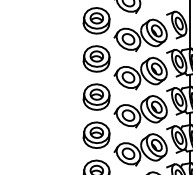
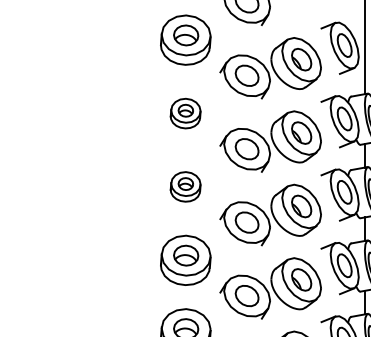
part: (96, 58) -> (185, 112), size x0.6
part: (96, 96) -> (185, 185), size x0.6

